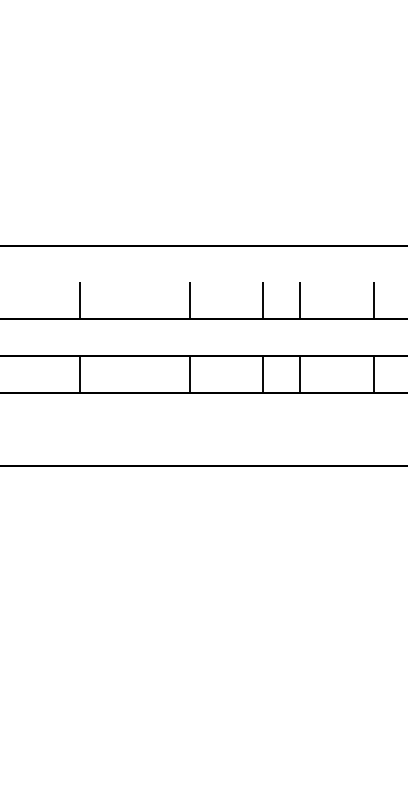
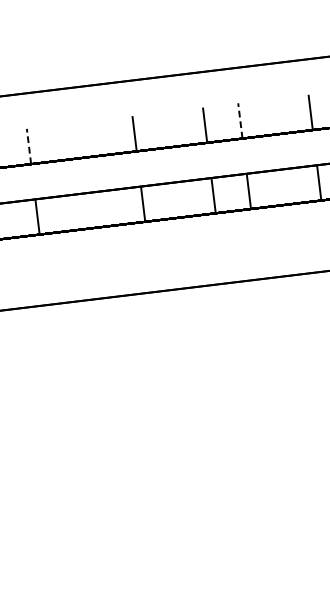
line: (79, 300) -> (28, 146), solid -> dashed
line: (300, 300) -> (240, 120), solid -> dashed

